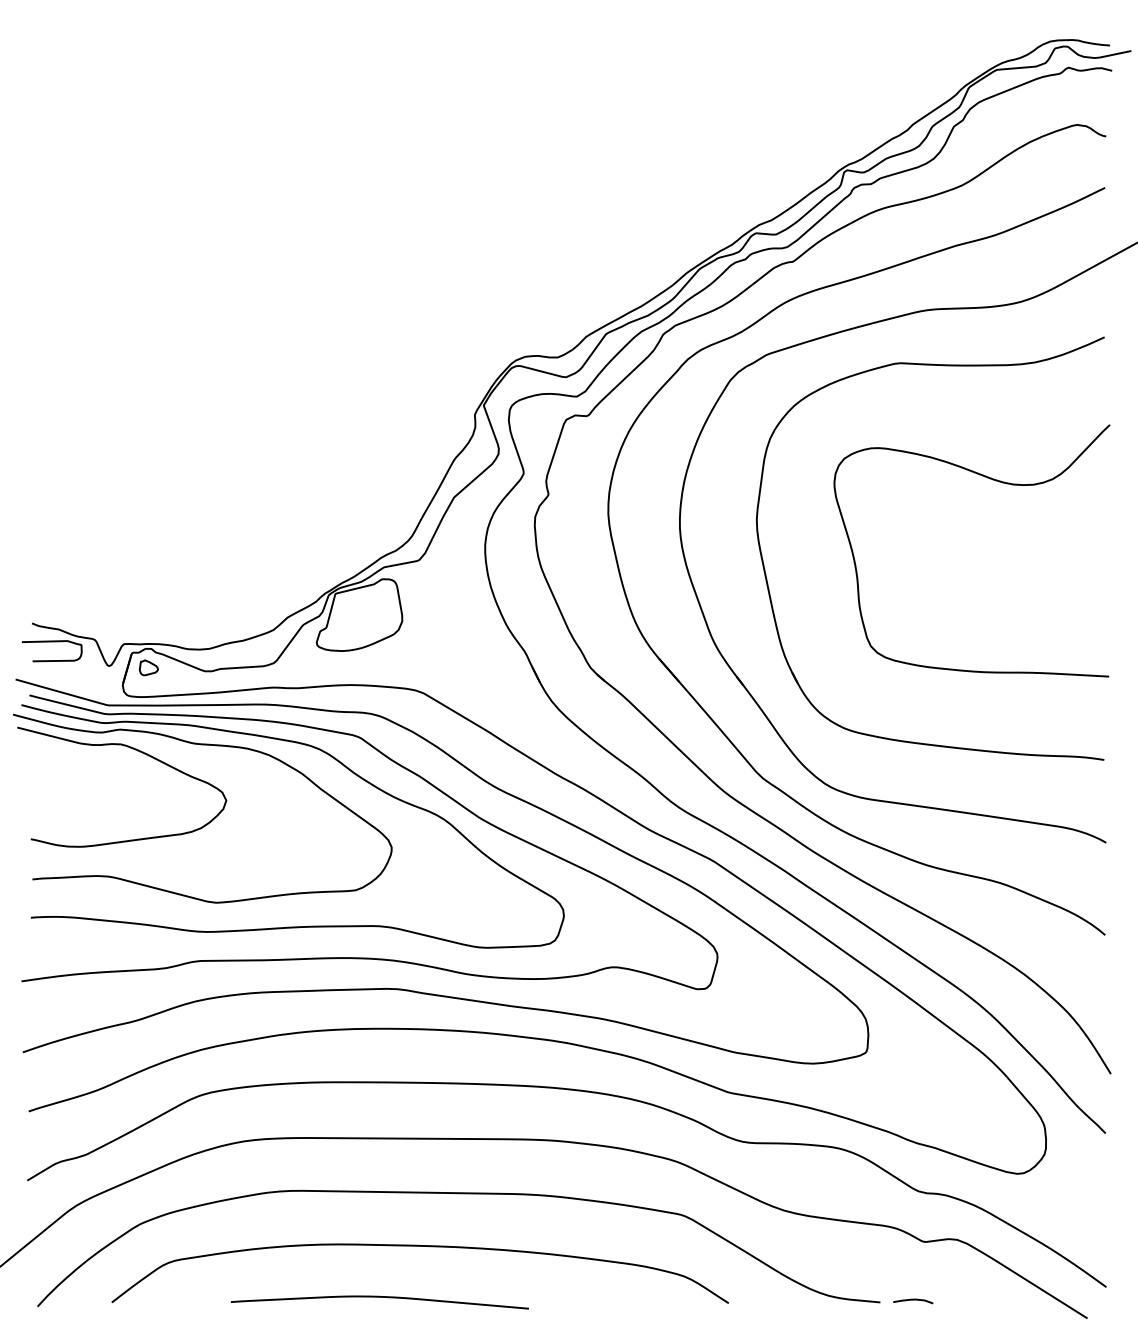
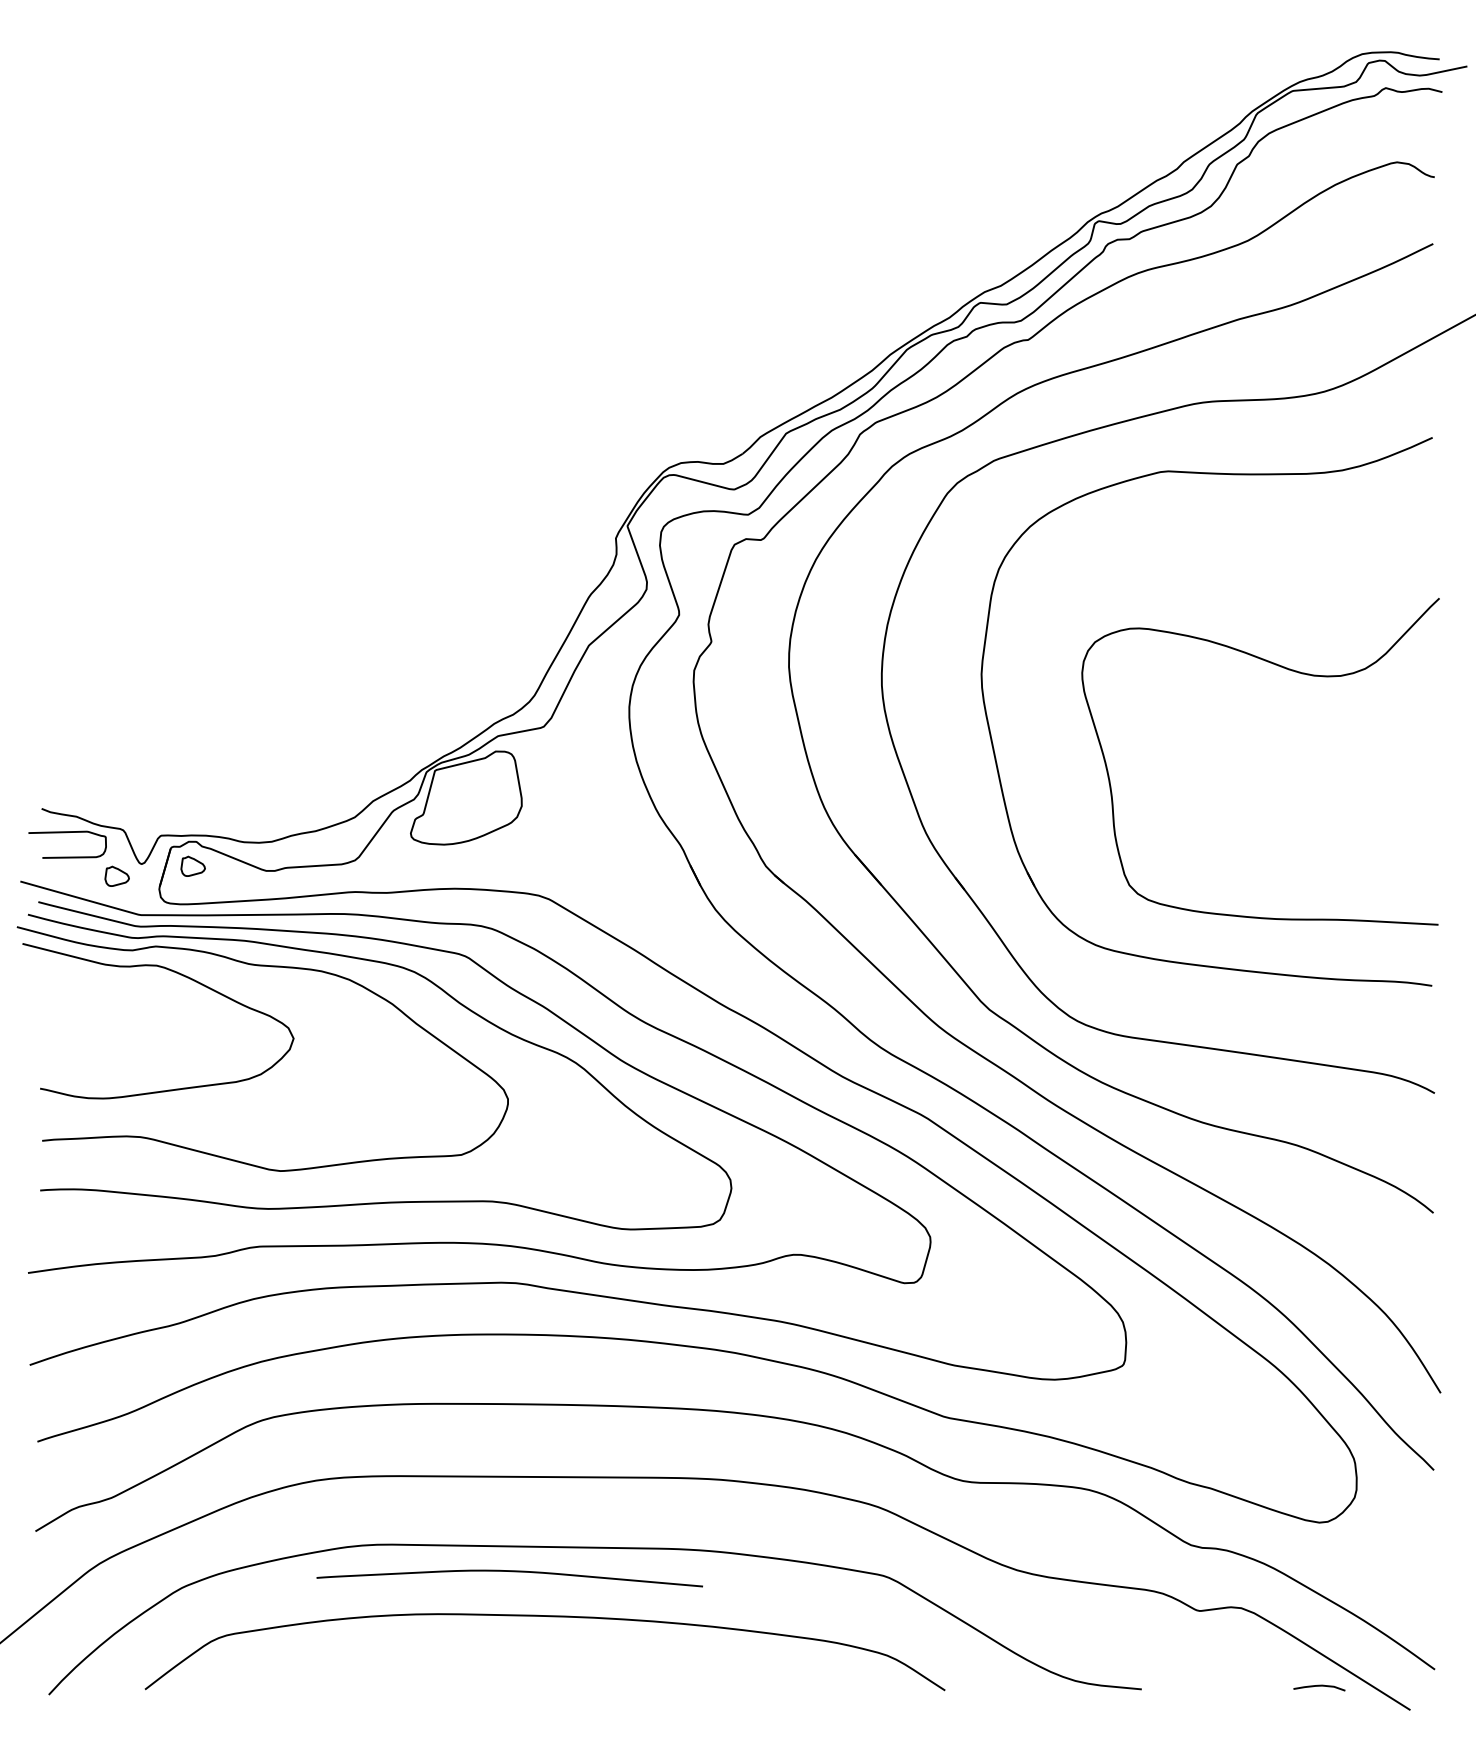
curve: (993, 480) -> (1288, 670), moved
part: (89, 674) -> (116, 875), added
curve: (381, 1297) -> (511, 1572), moved
curve: (913, 1300) -> (1319, 1686), moved

